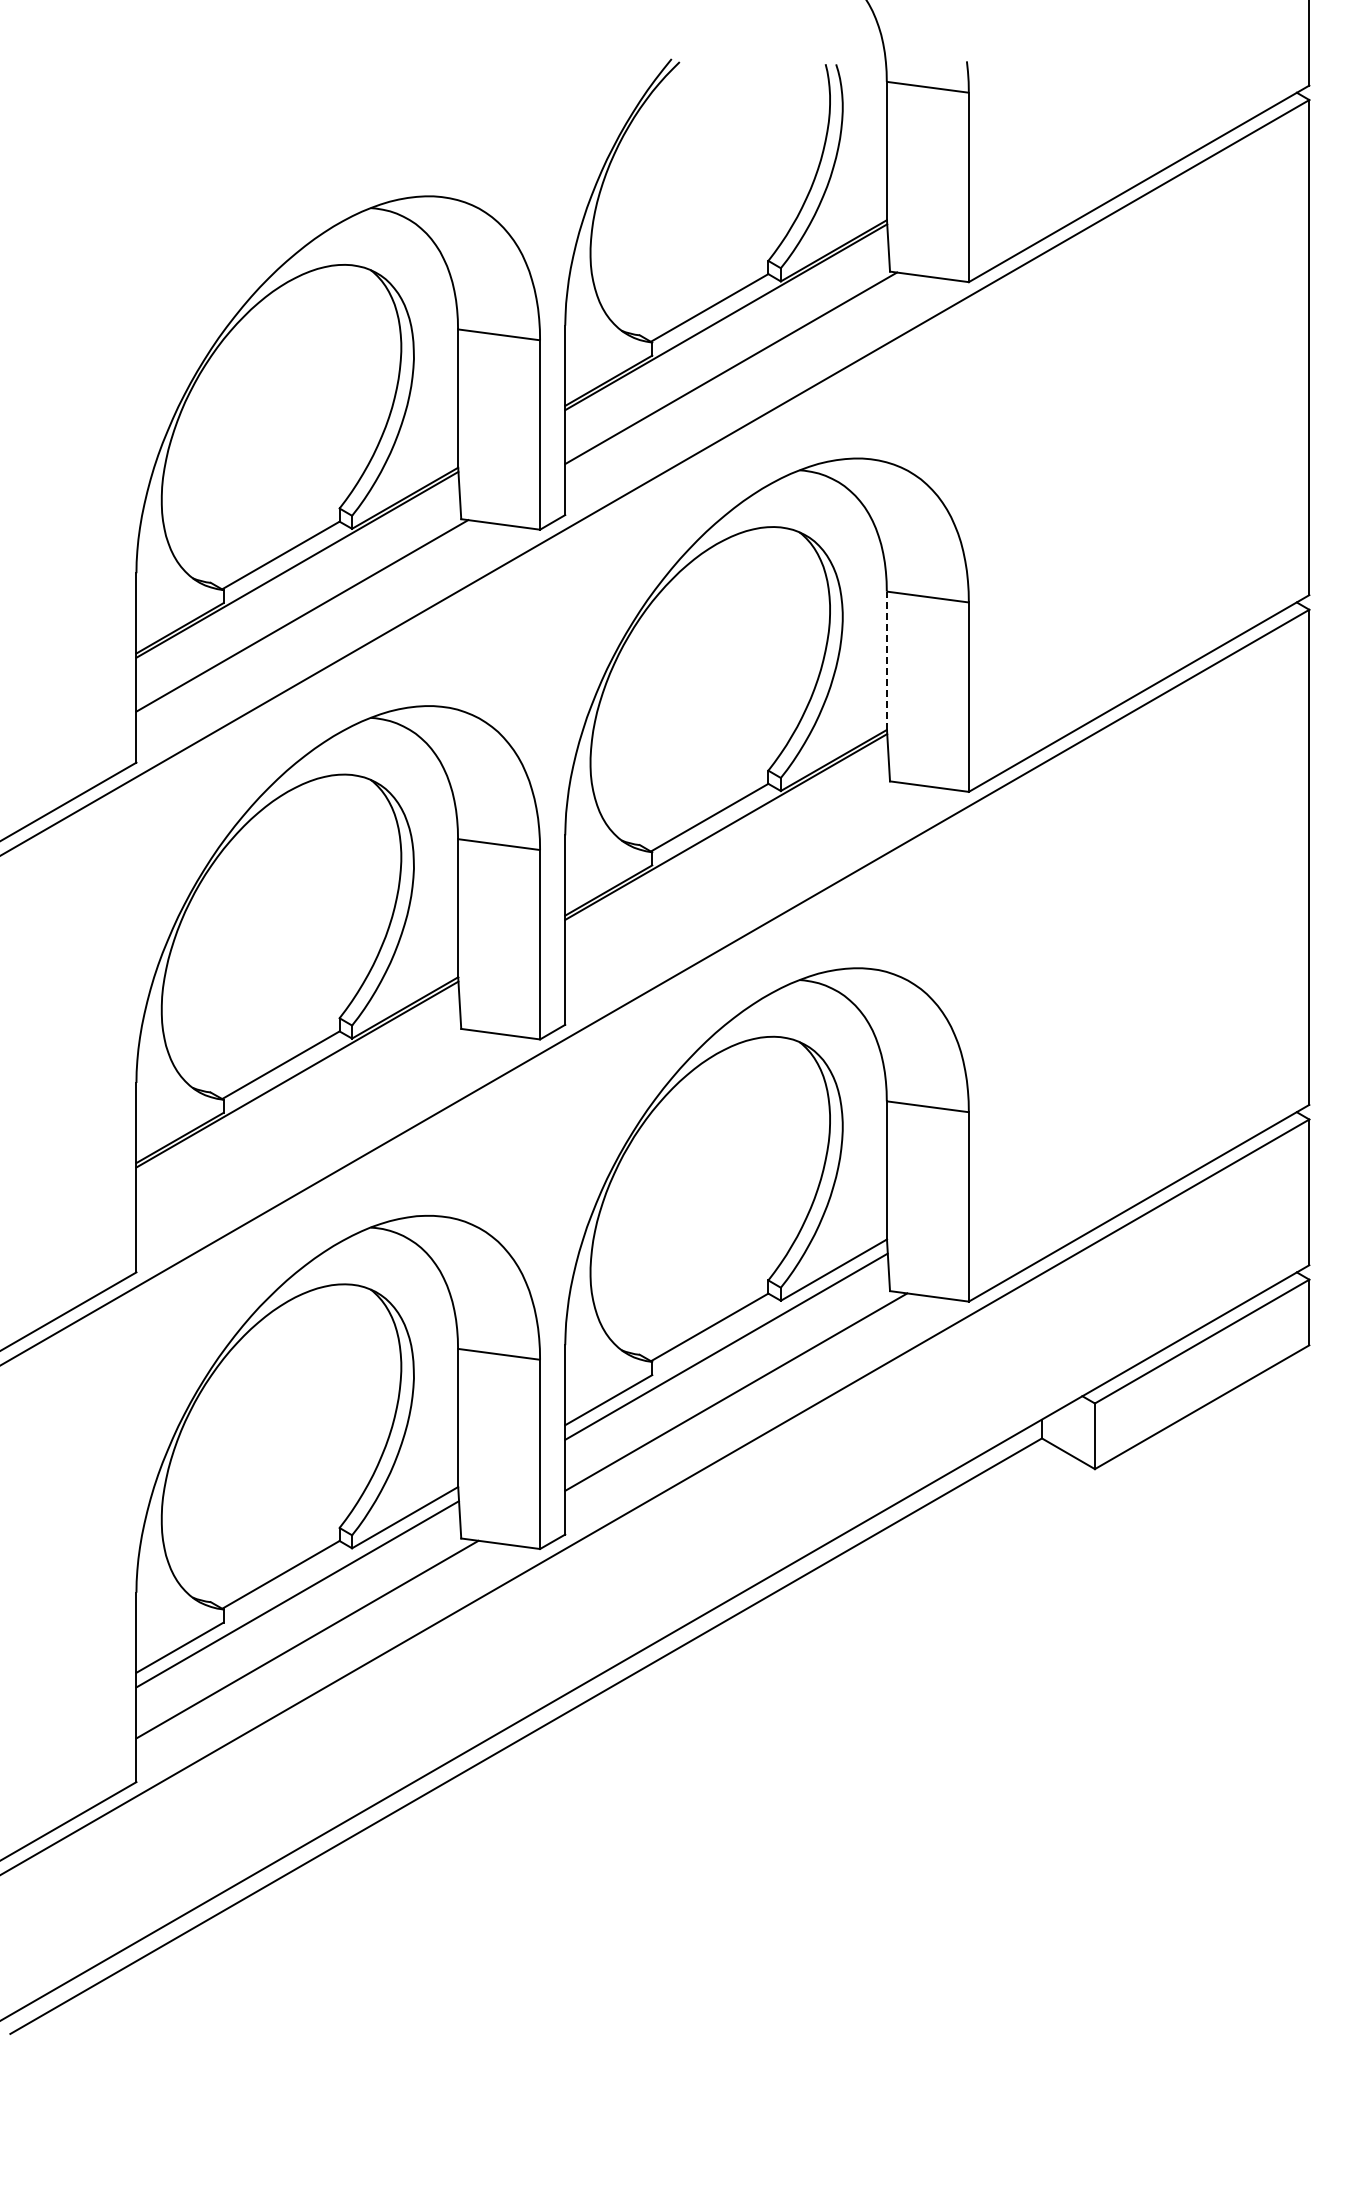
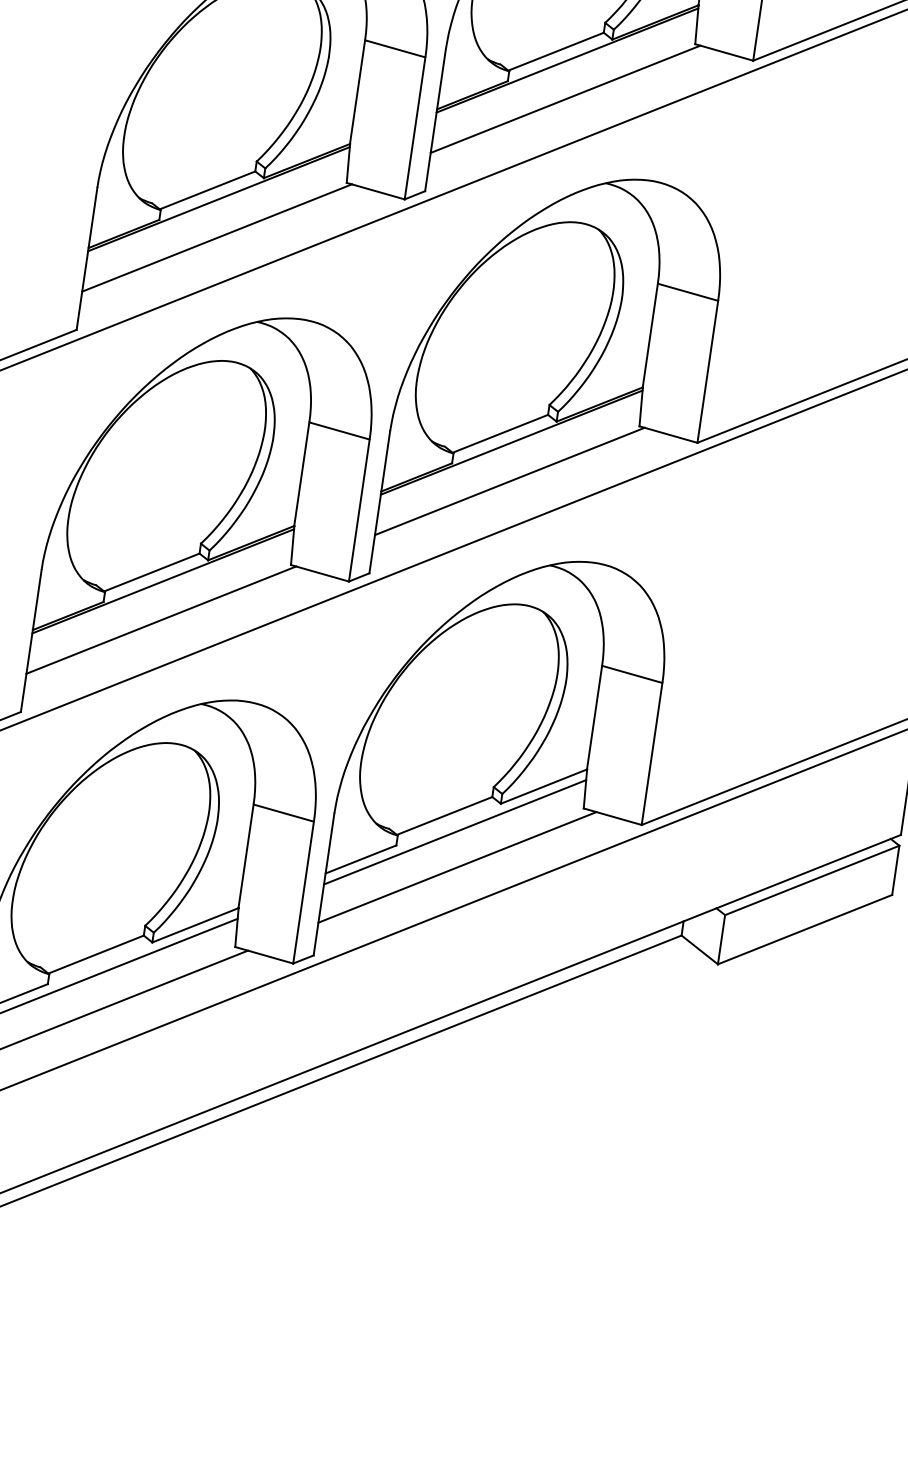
line: (886, 660) -> (650, 335), dashed -> solid
line: (731, 877) -> (510, 481), added
line: (302, 1125) -> (161, 620), added

